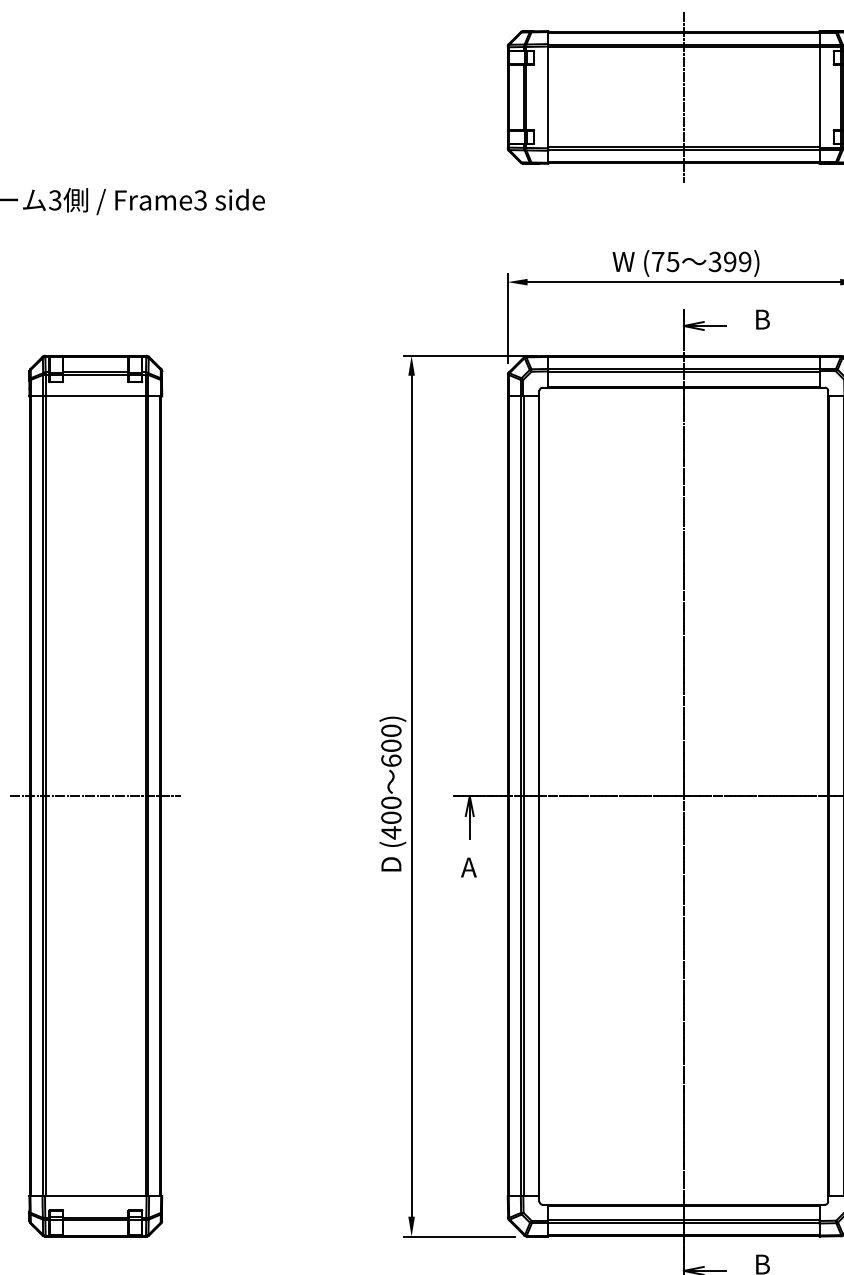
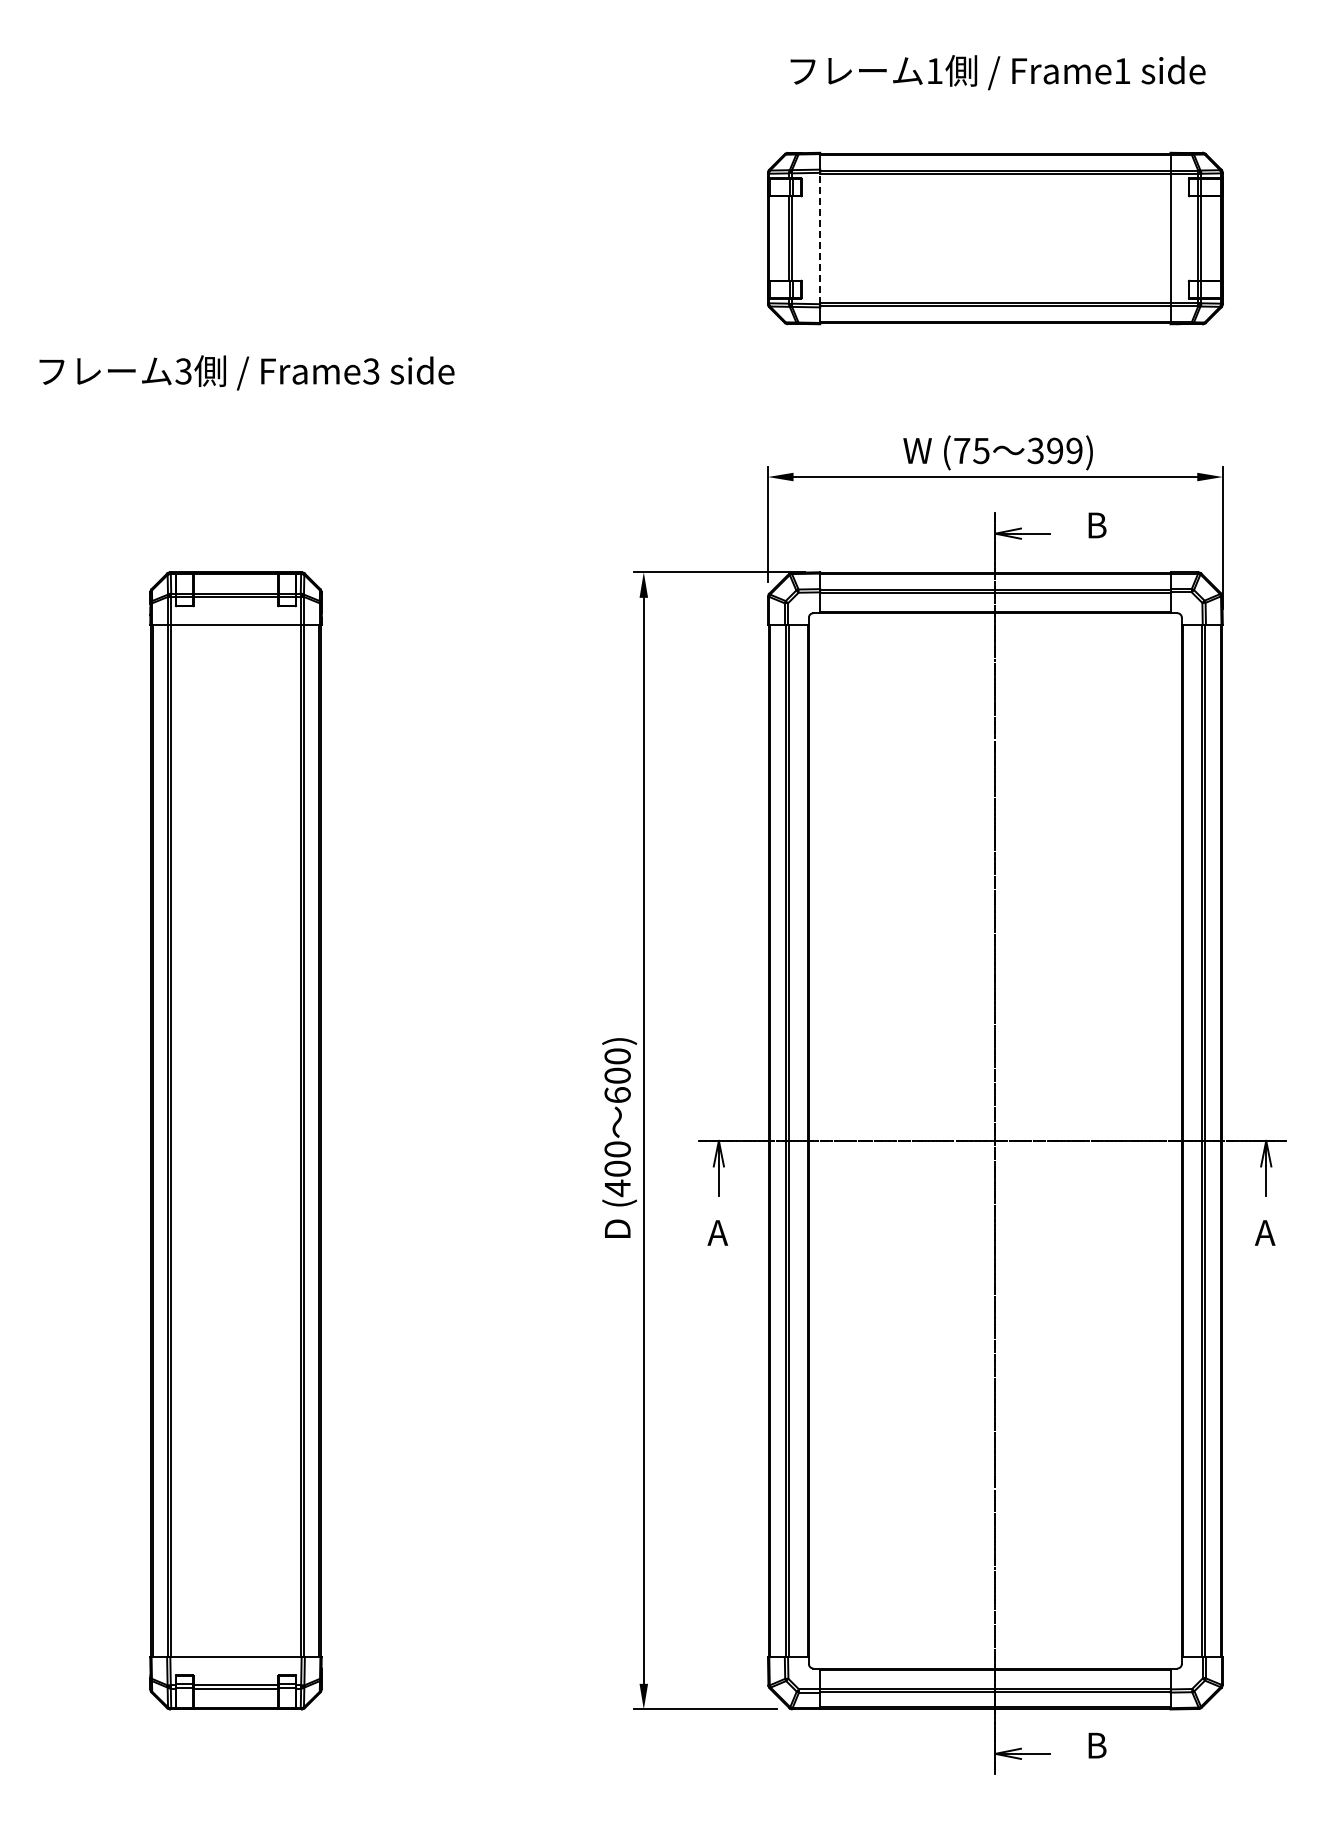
line: (548, 97) -> (820, 238), solid -> dashed
line: (683, 97) -> (995, 238), removed
line: (95, 795) -> (235, 1140), removed

